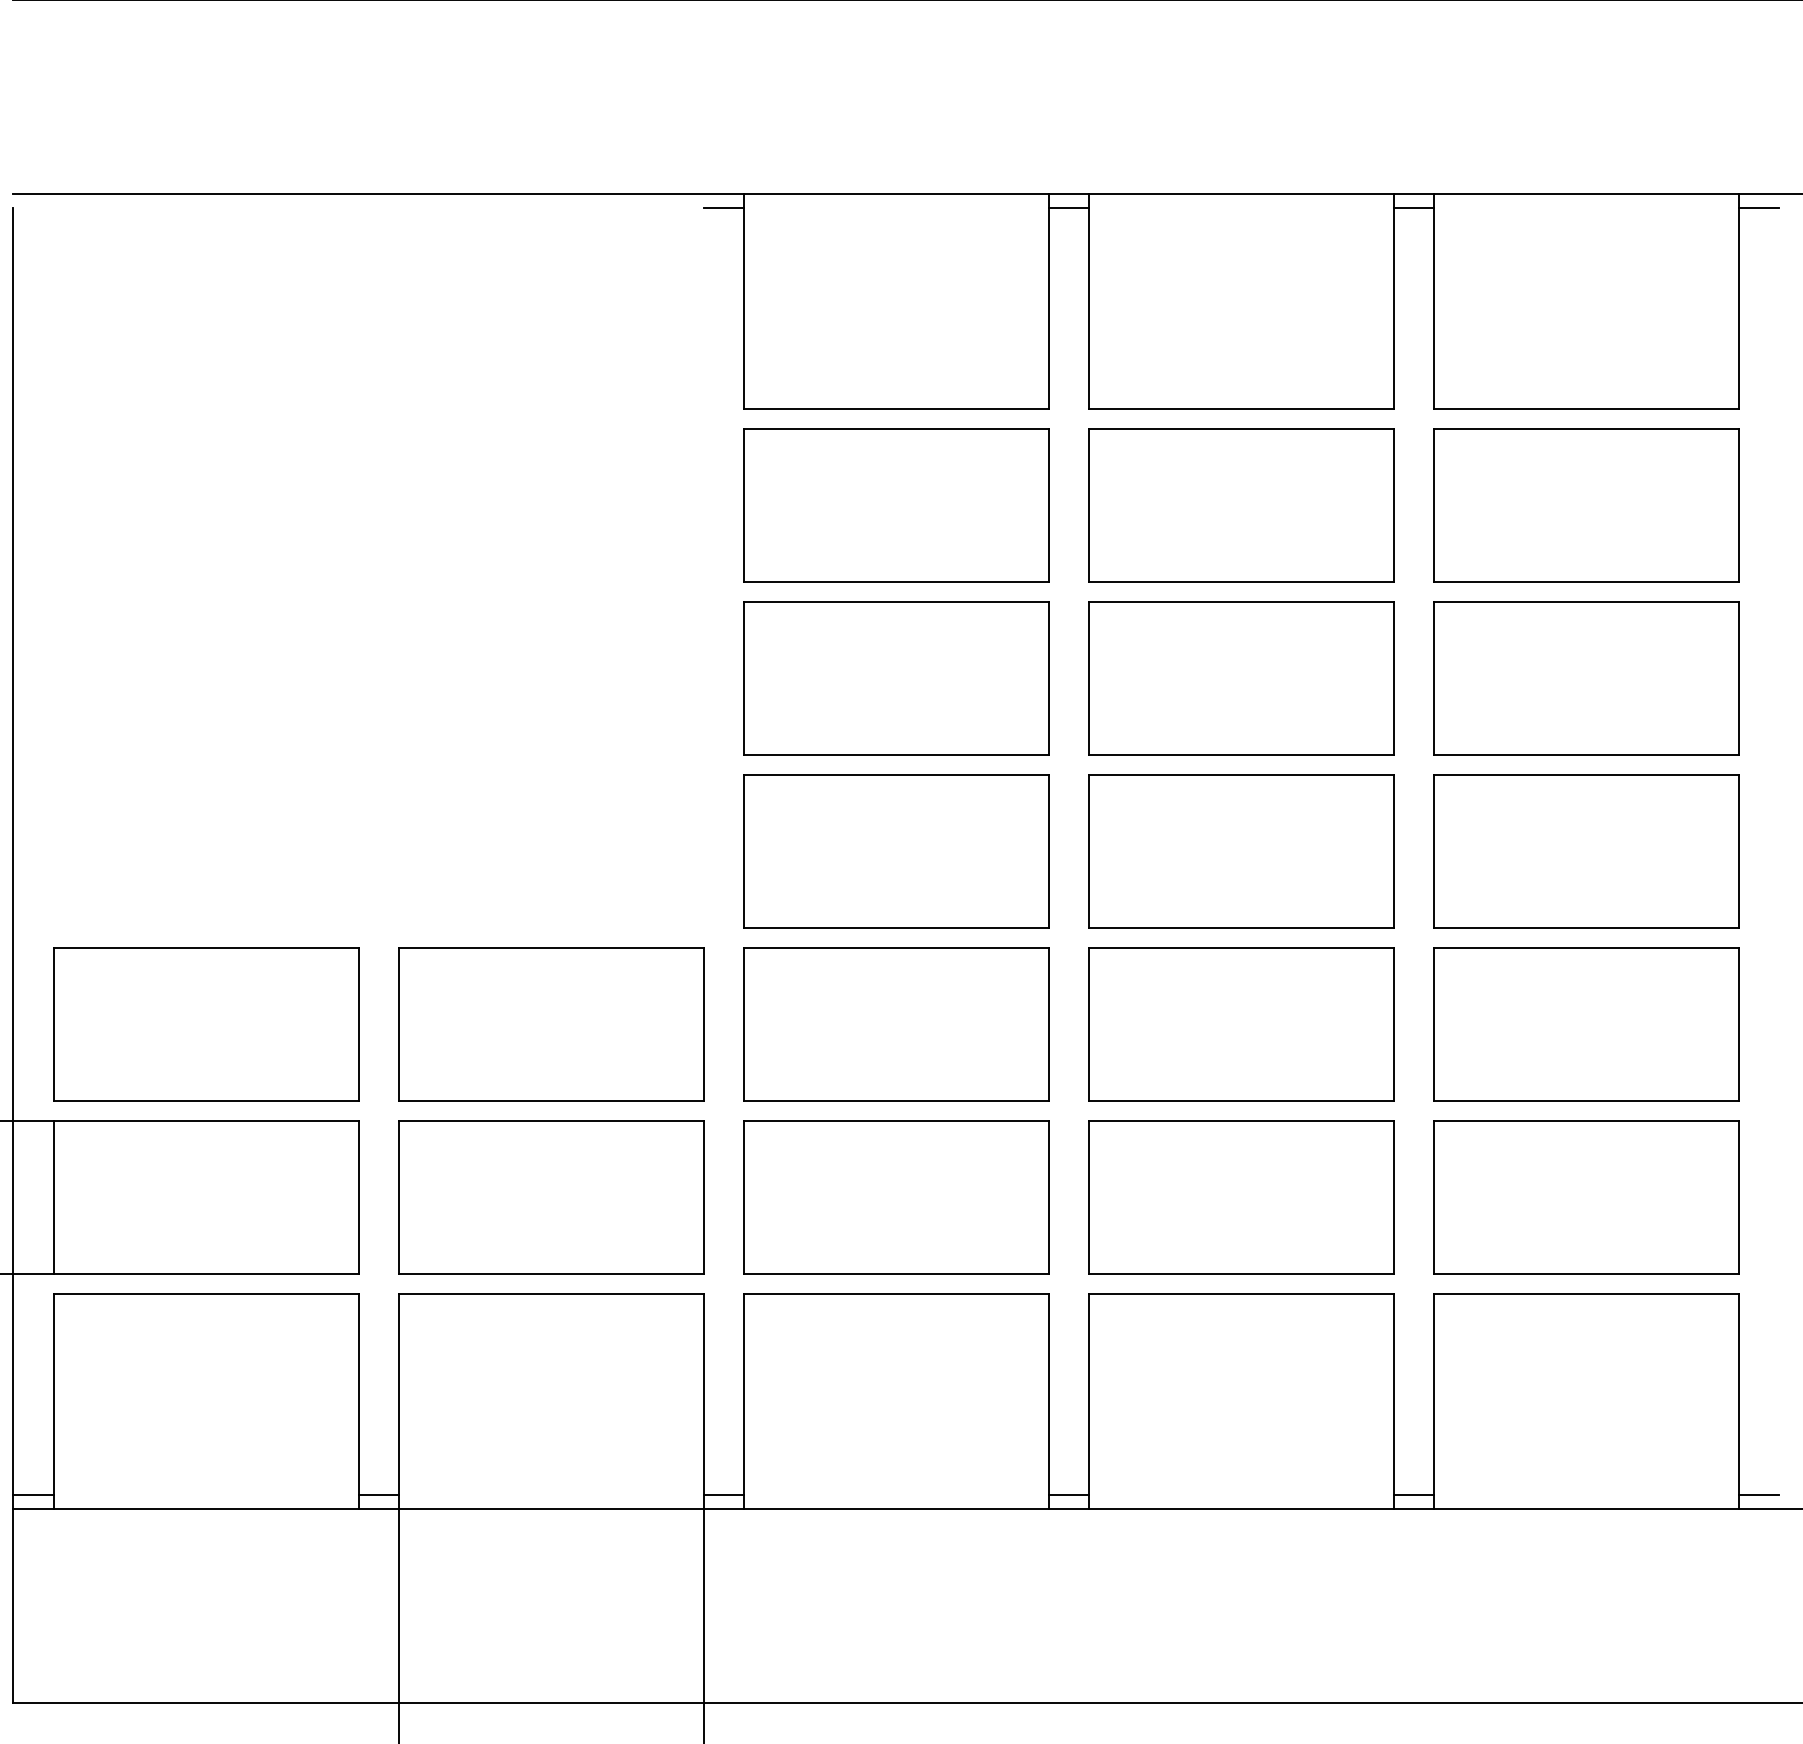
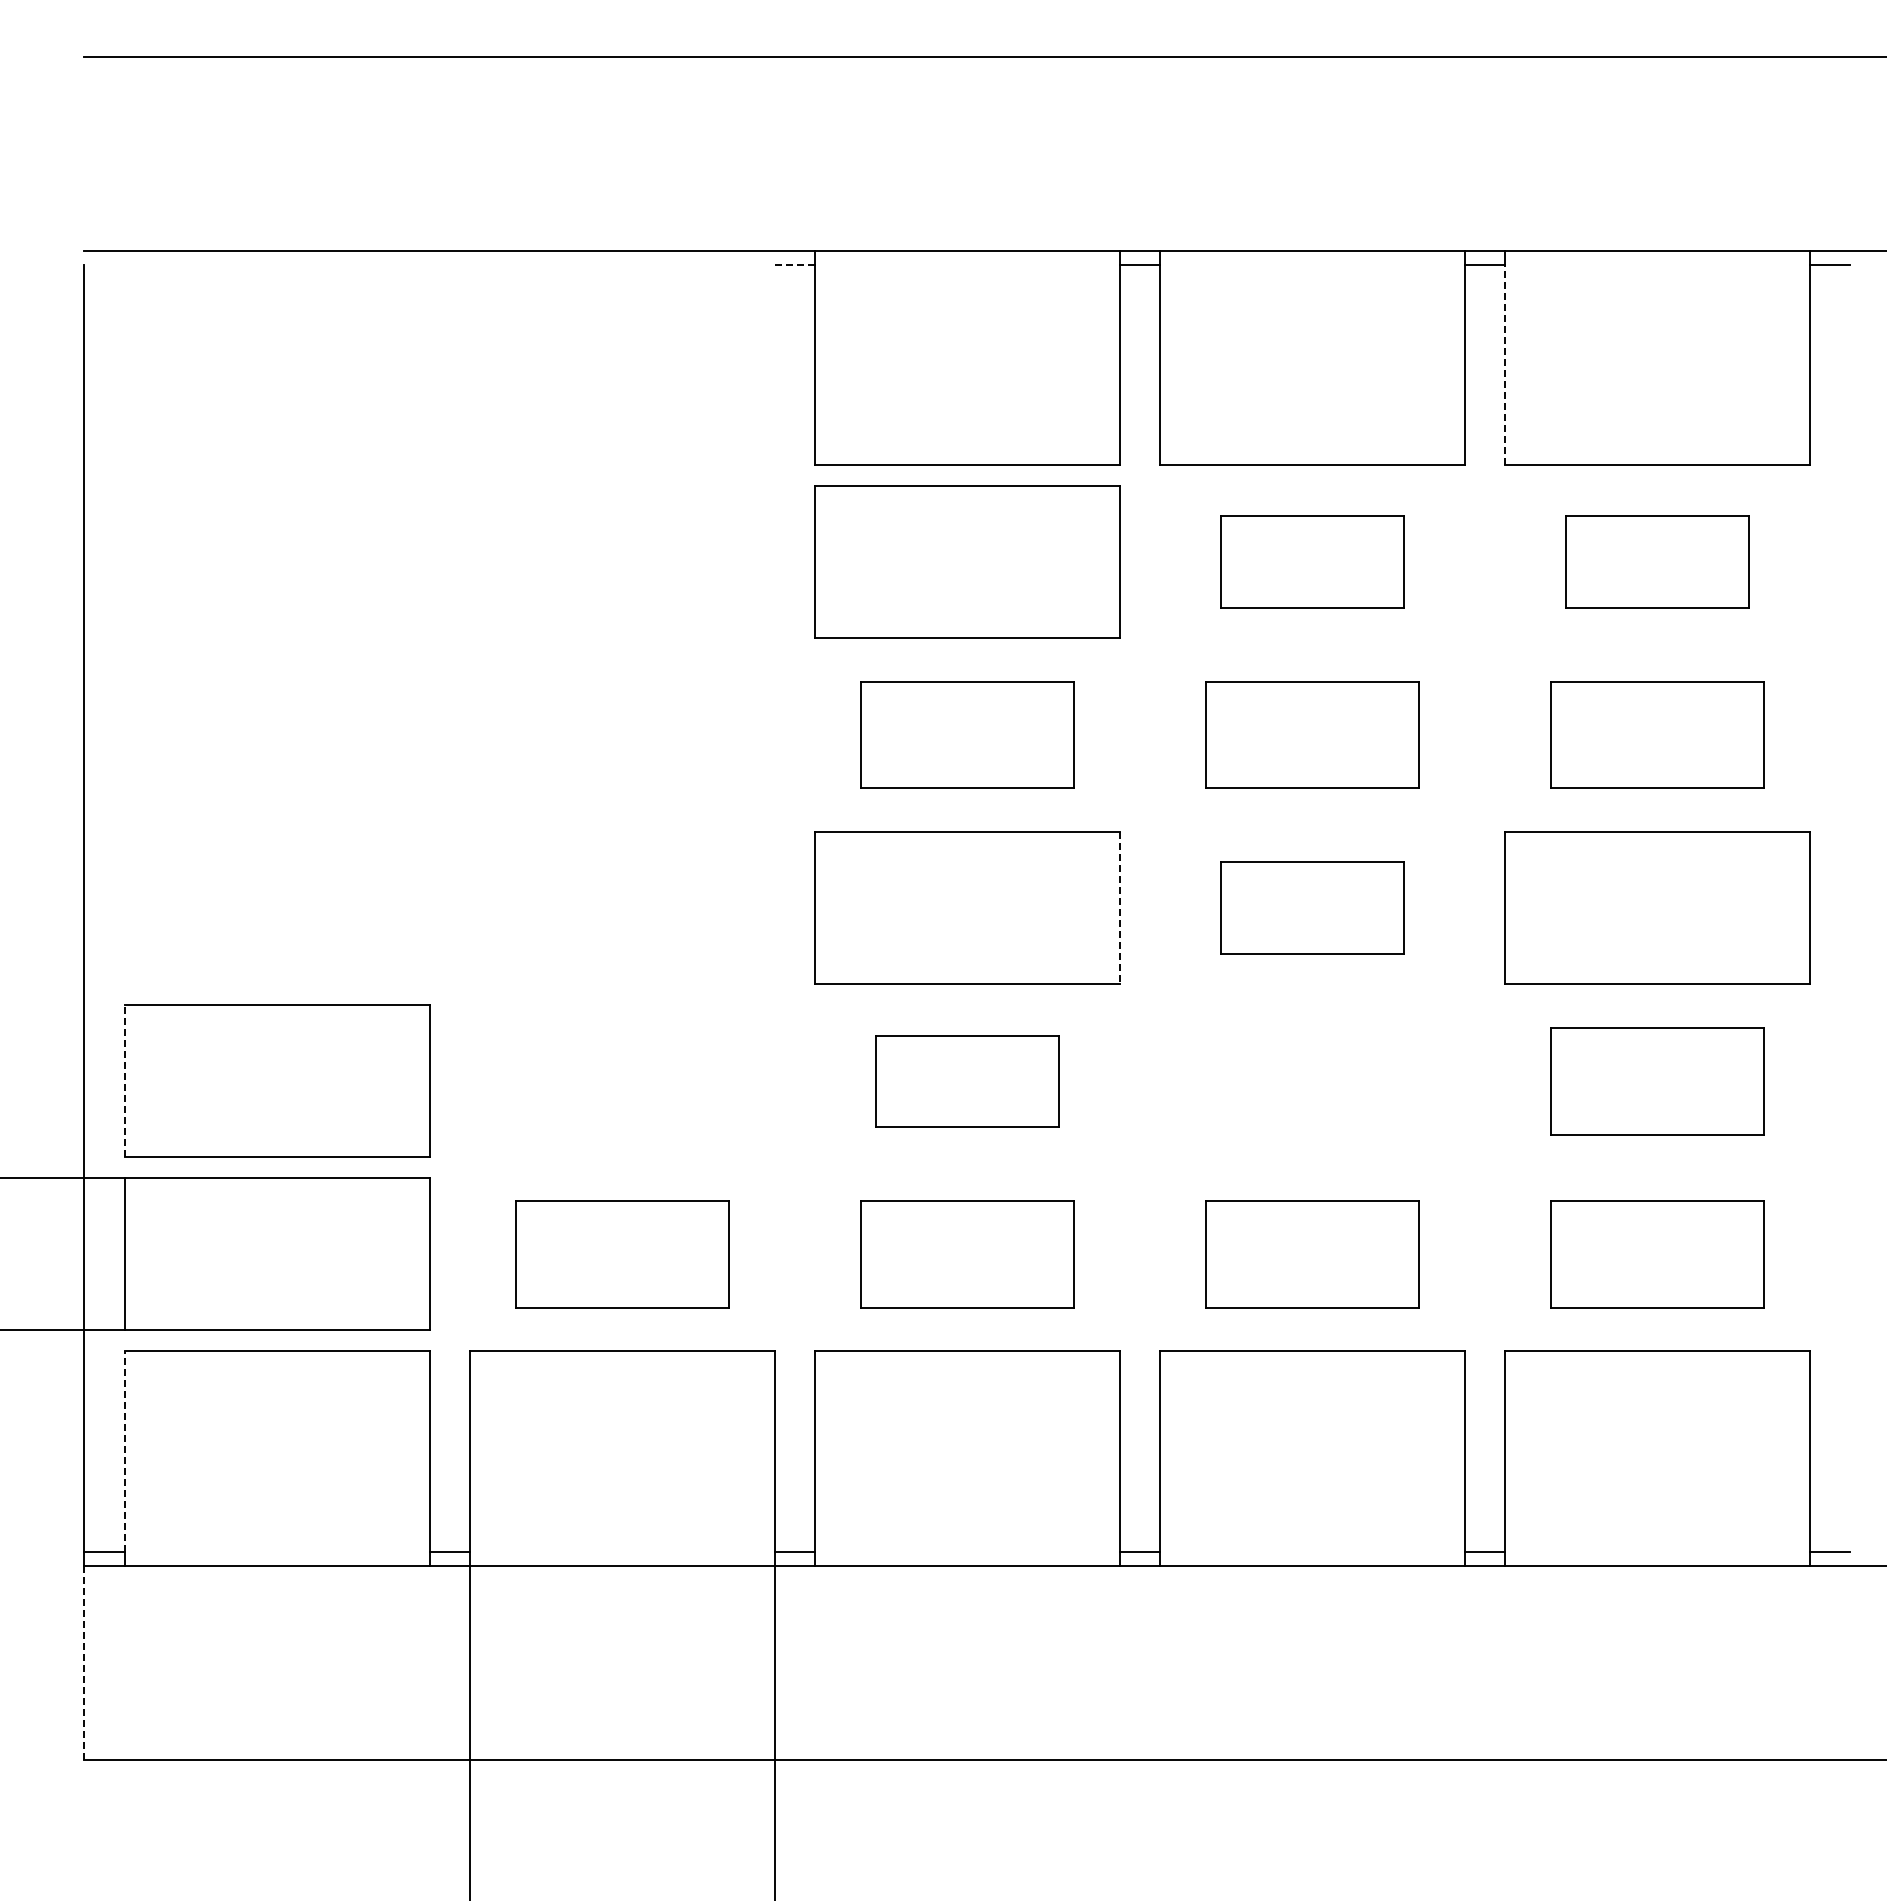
line: (723, 207) -> (794, 264), solid -> dashed
line: (1434, 307) -> (1505, 364), solid -> dashed
part: (1241, 504) -> (1312, 561), size x0.6
part: (1586, 504) -> (1657, 561), size x0.6
part: (896, 677) -> (967, 734), size x0.7
part: (1241, 677) -> (1312, 734), size x0.7
part: (1586, 677) -> (1657, 734), size x0.7
part: (1241, 850) -> (1312, 907), size x0.6
line: (1048, 851) -> (1119, 908), solid -> dashed
line: (54, 1023) -> (125, 1080), solid -> dashed
part: (551, 1023) -> (622, 1080), removed
part: (896, 1023) -> (967, 1080), size x0.6
part: (1241, 1023) -> (1312, 1080), removed
part: (1586, 1023) -> (1657, 1080), size x0.7
part: (551, 1196) -> (622, 1253), size x0.7
part: (896, 1196) -> (967, 1253), size x0.7
part: (1241, 1196) -> (1312, 1253), size x0.7
part: (1586, 1196) -> (1657, 1253), size x0.7
line: (54, 1394) -> (125, 1451), solid -> dashed
line: (12, 1605) -> (83, 1662), solid -> dashed

